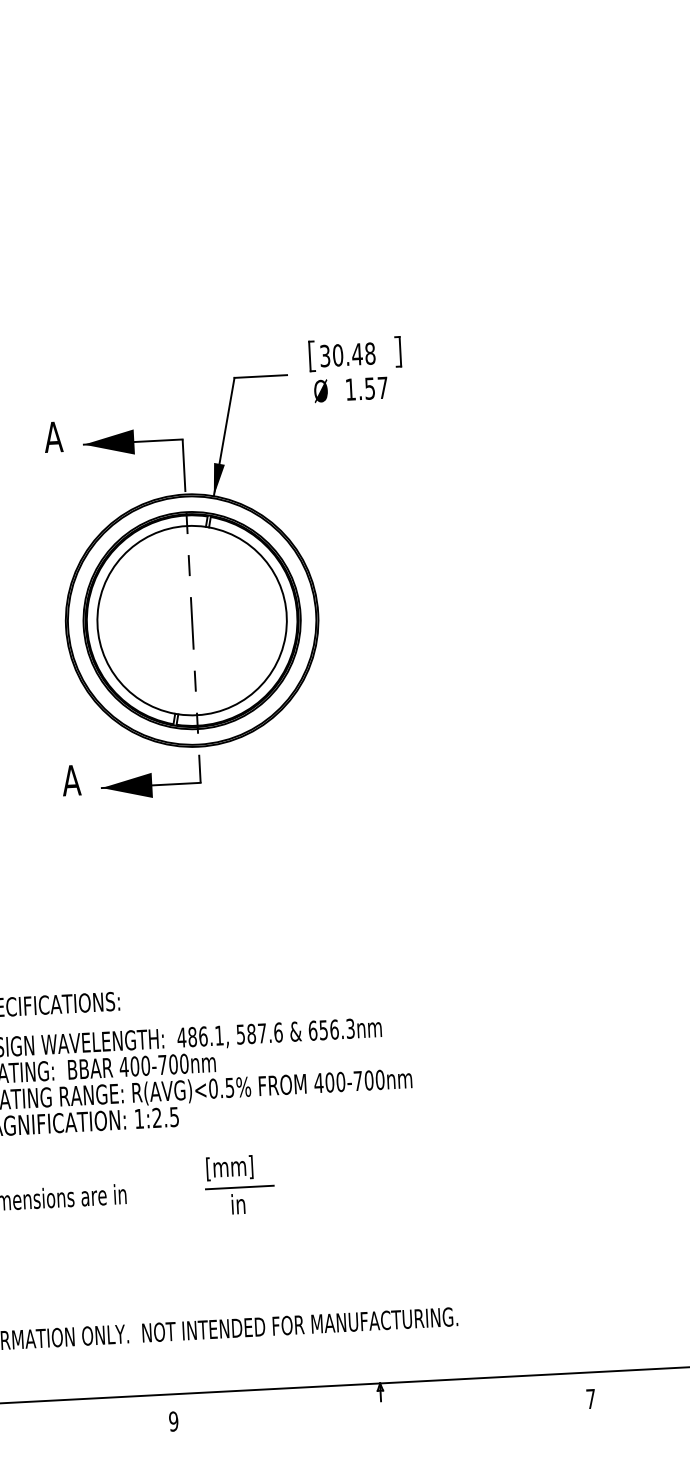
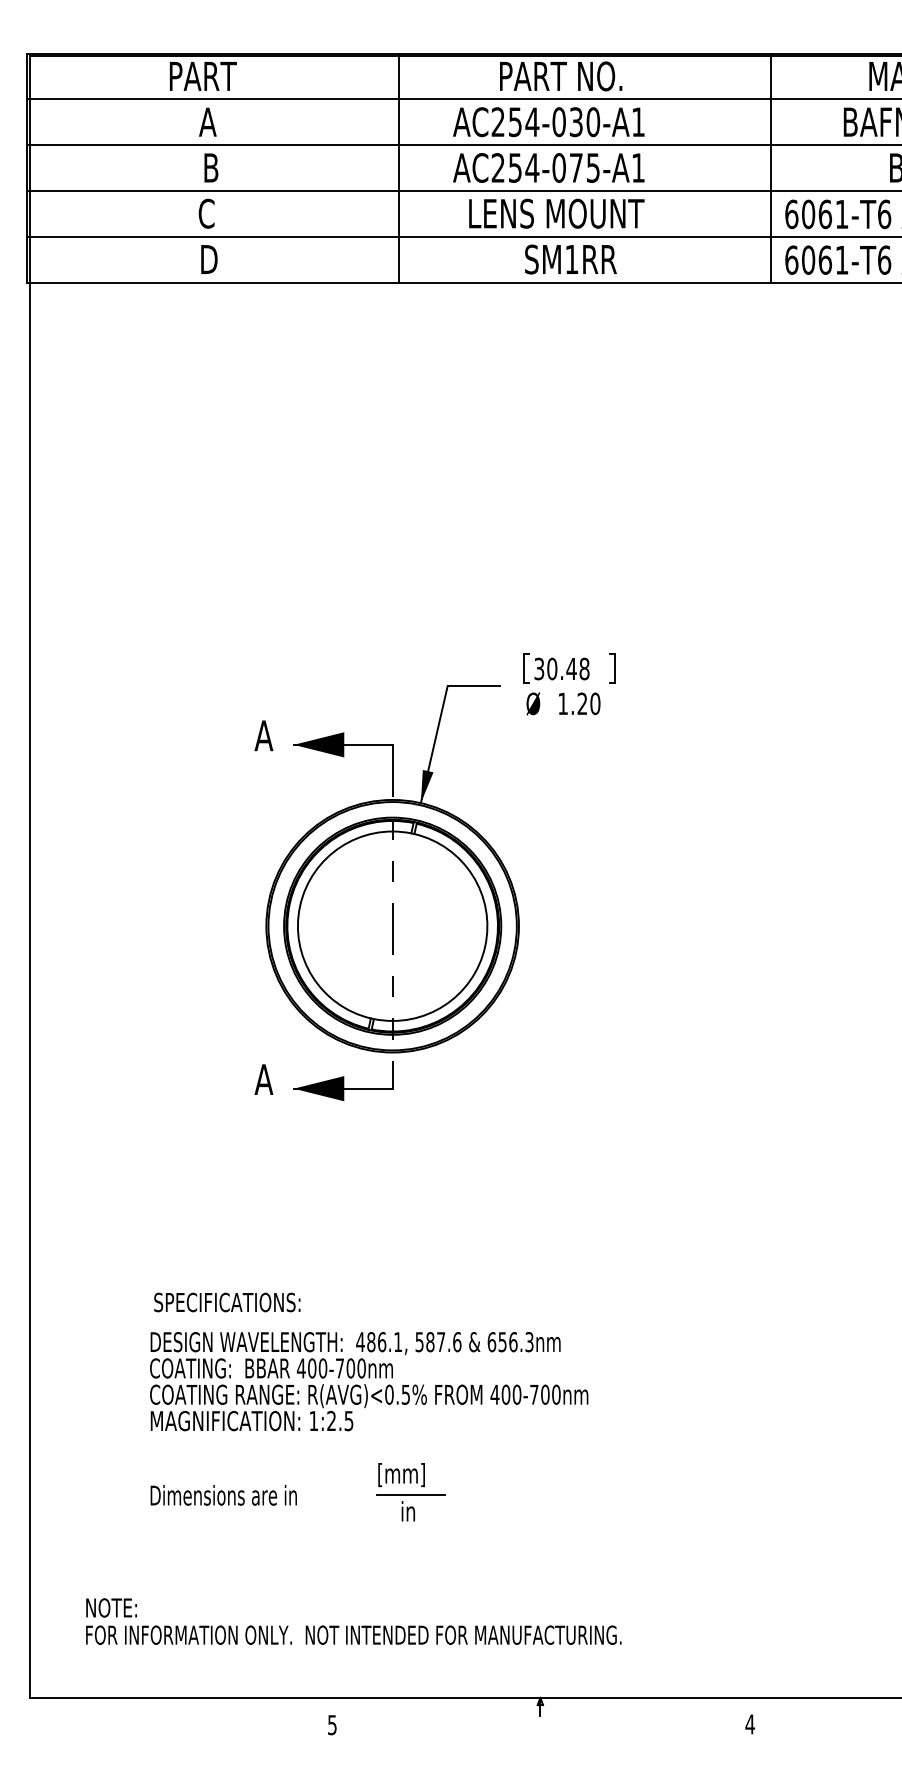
text: (376, 387) -> (588, 703), 1.57 -> 1.20
text: (590, 1399) -> (749, 1724), 7 -> 4
text: (172, 1420) -> (331, 1724), 9 -> 5

